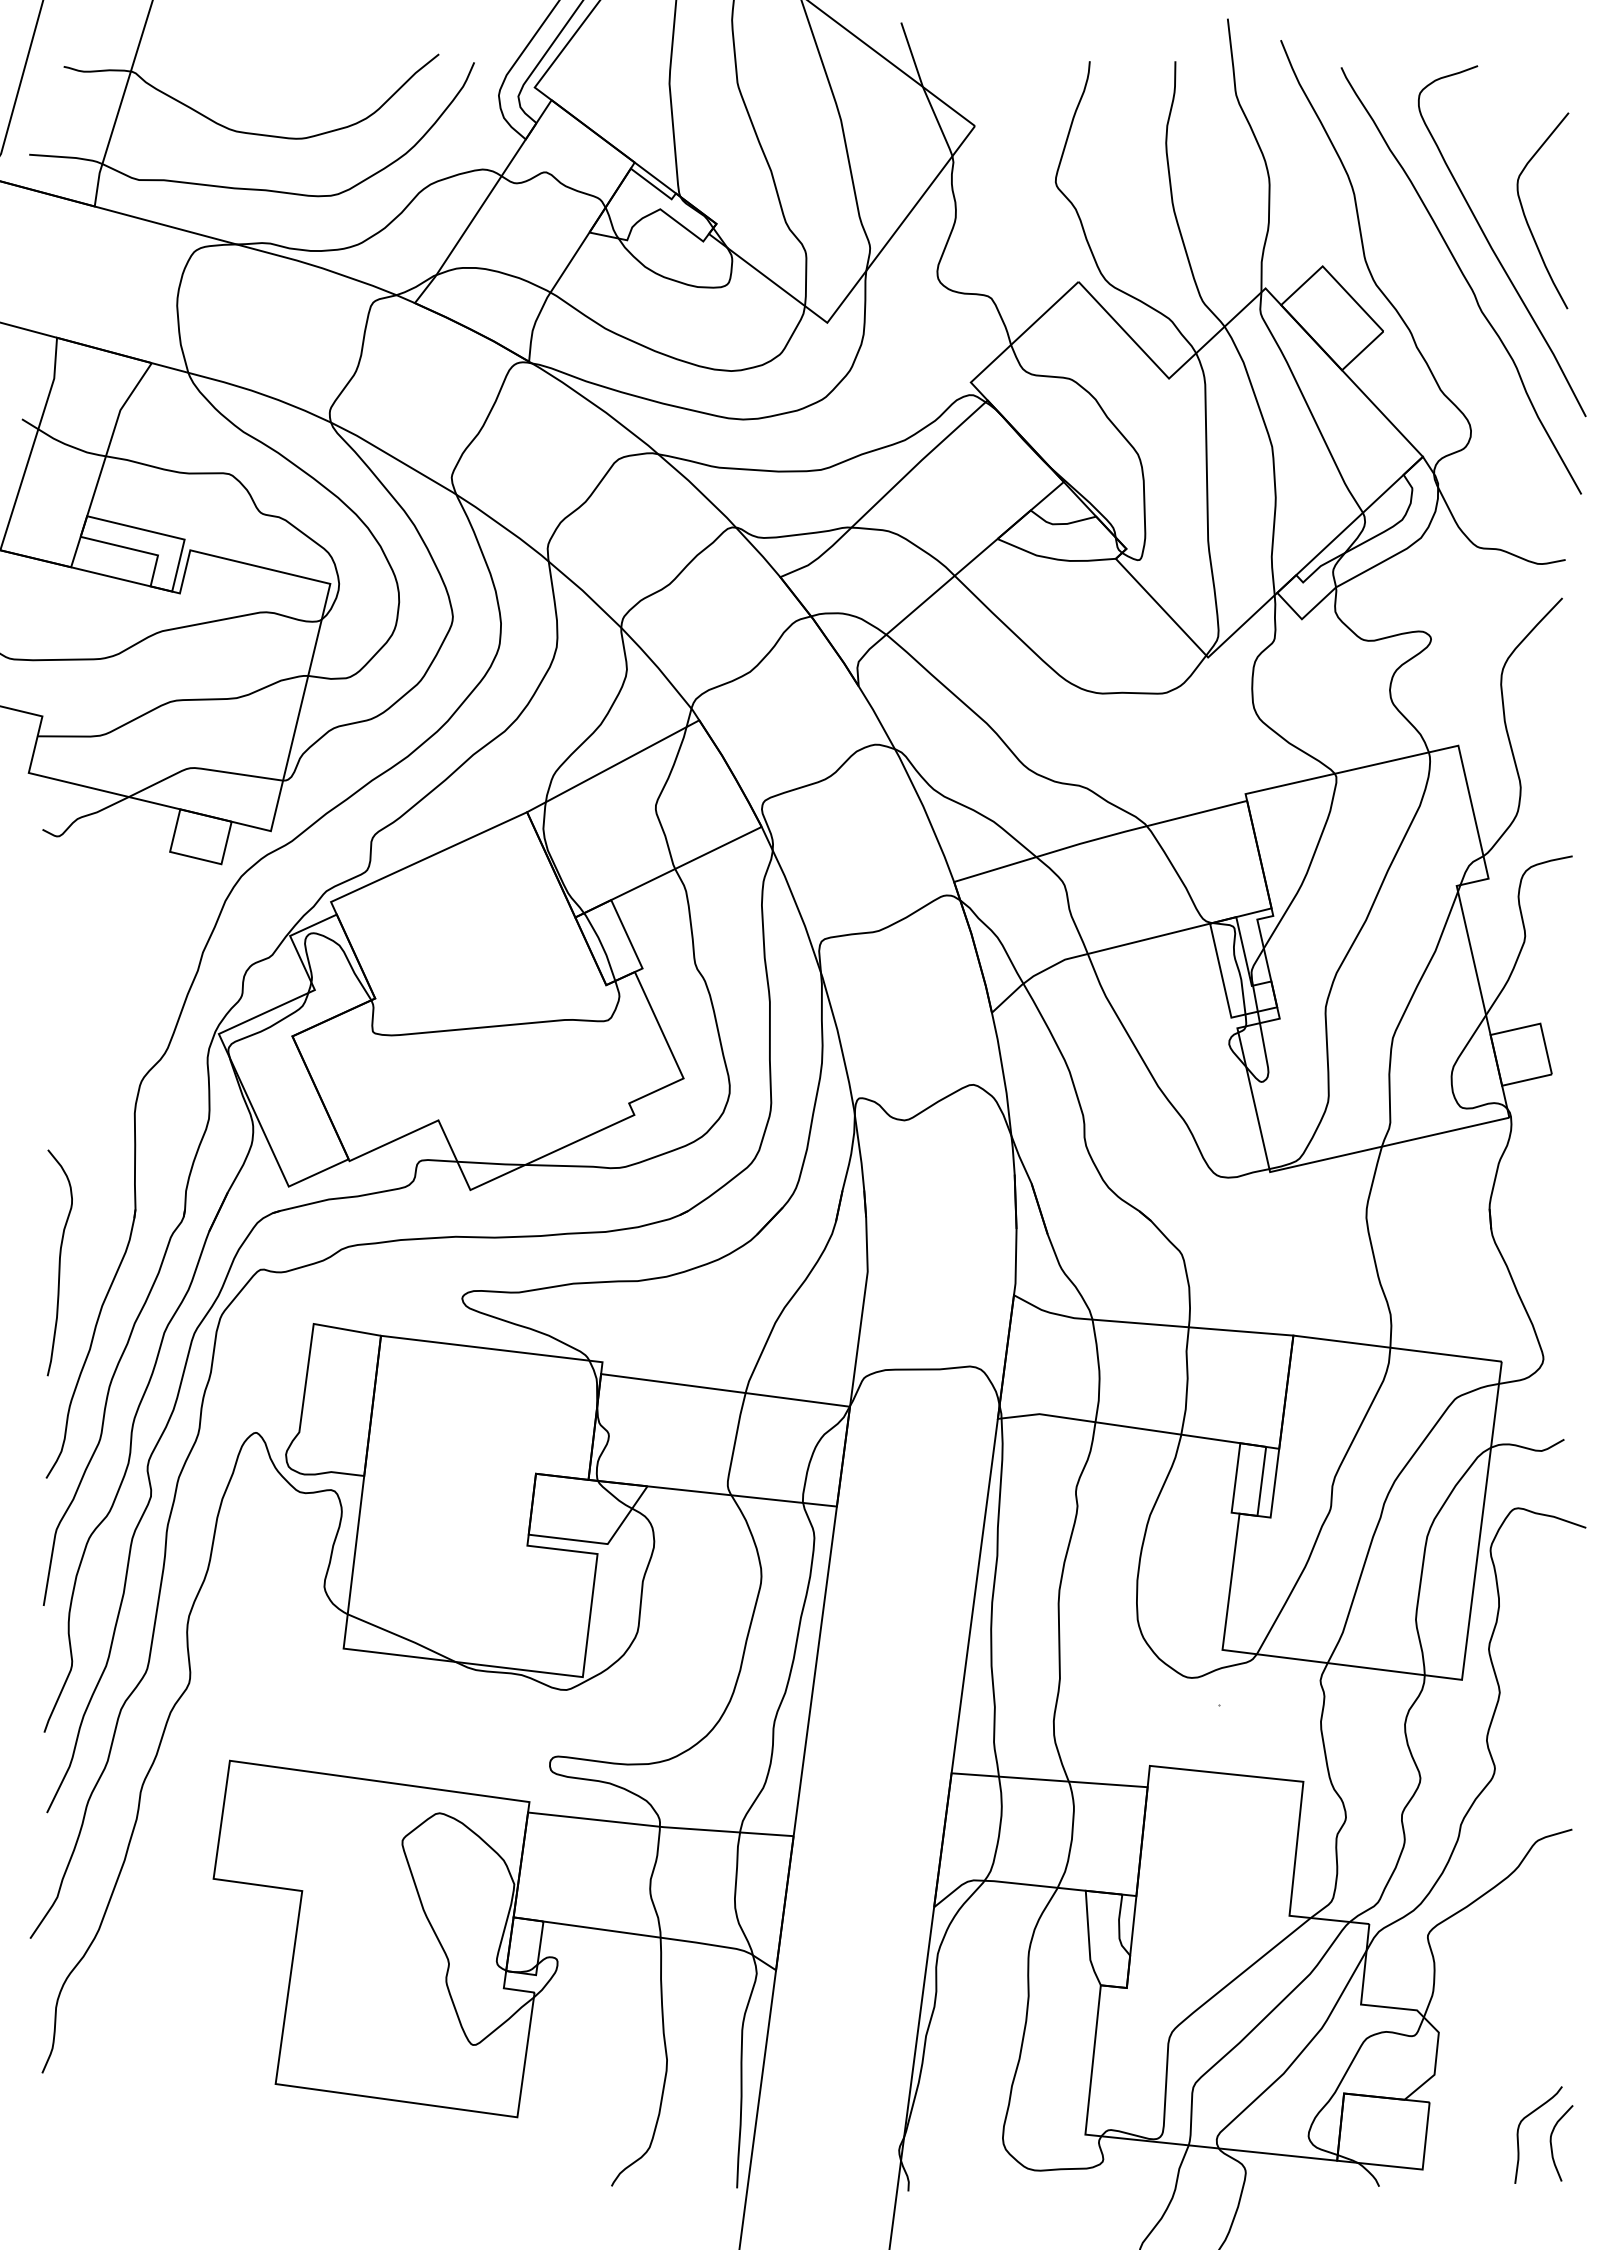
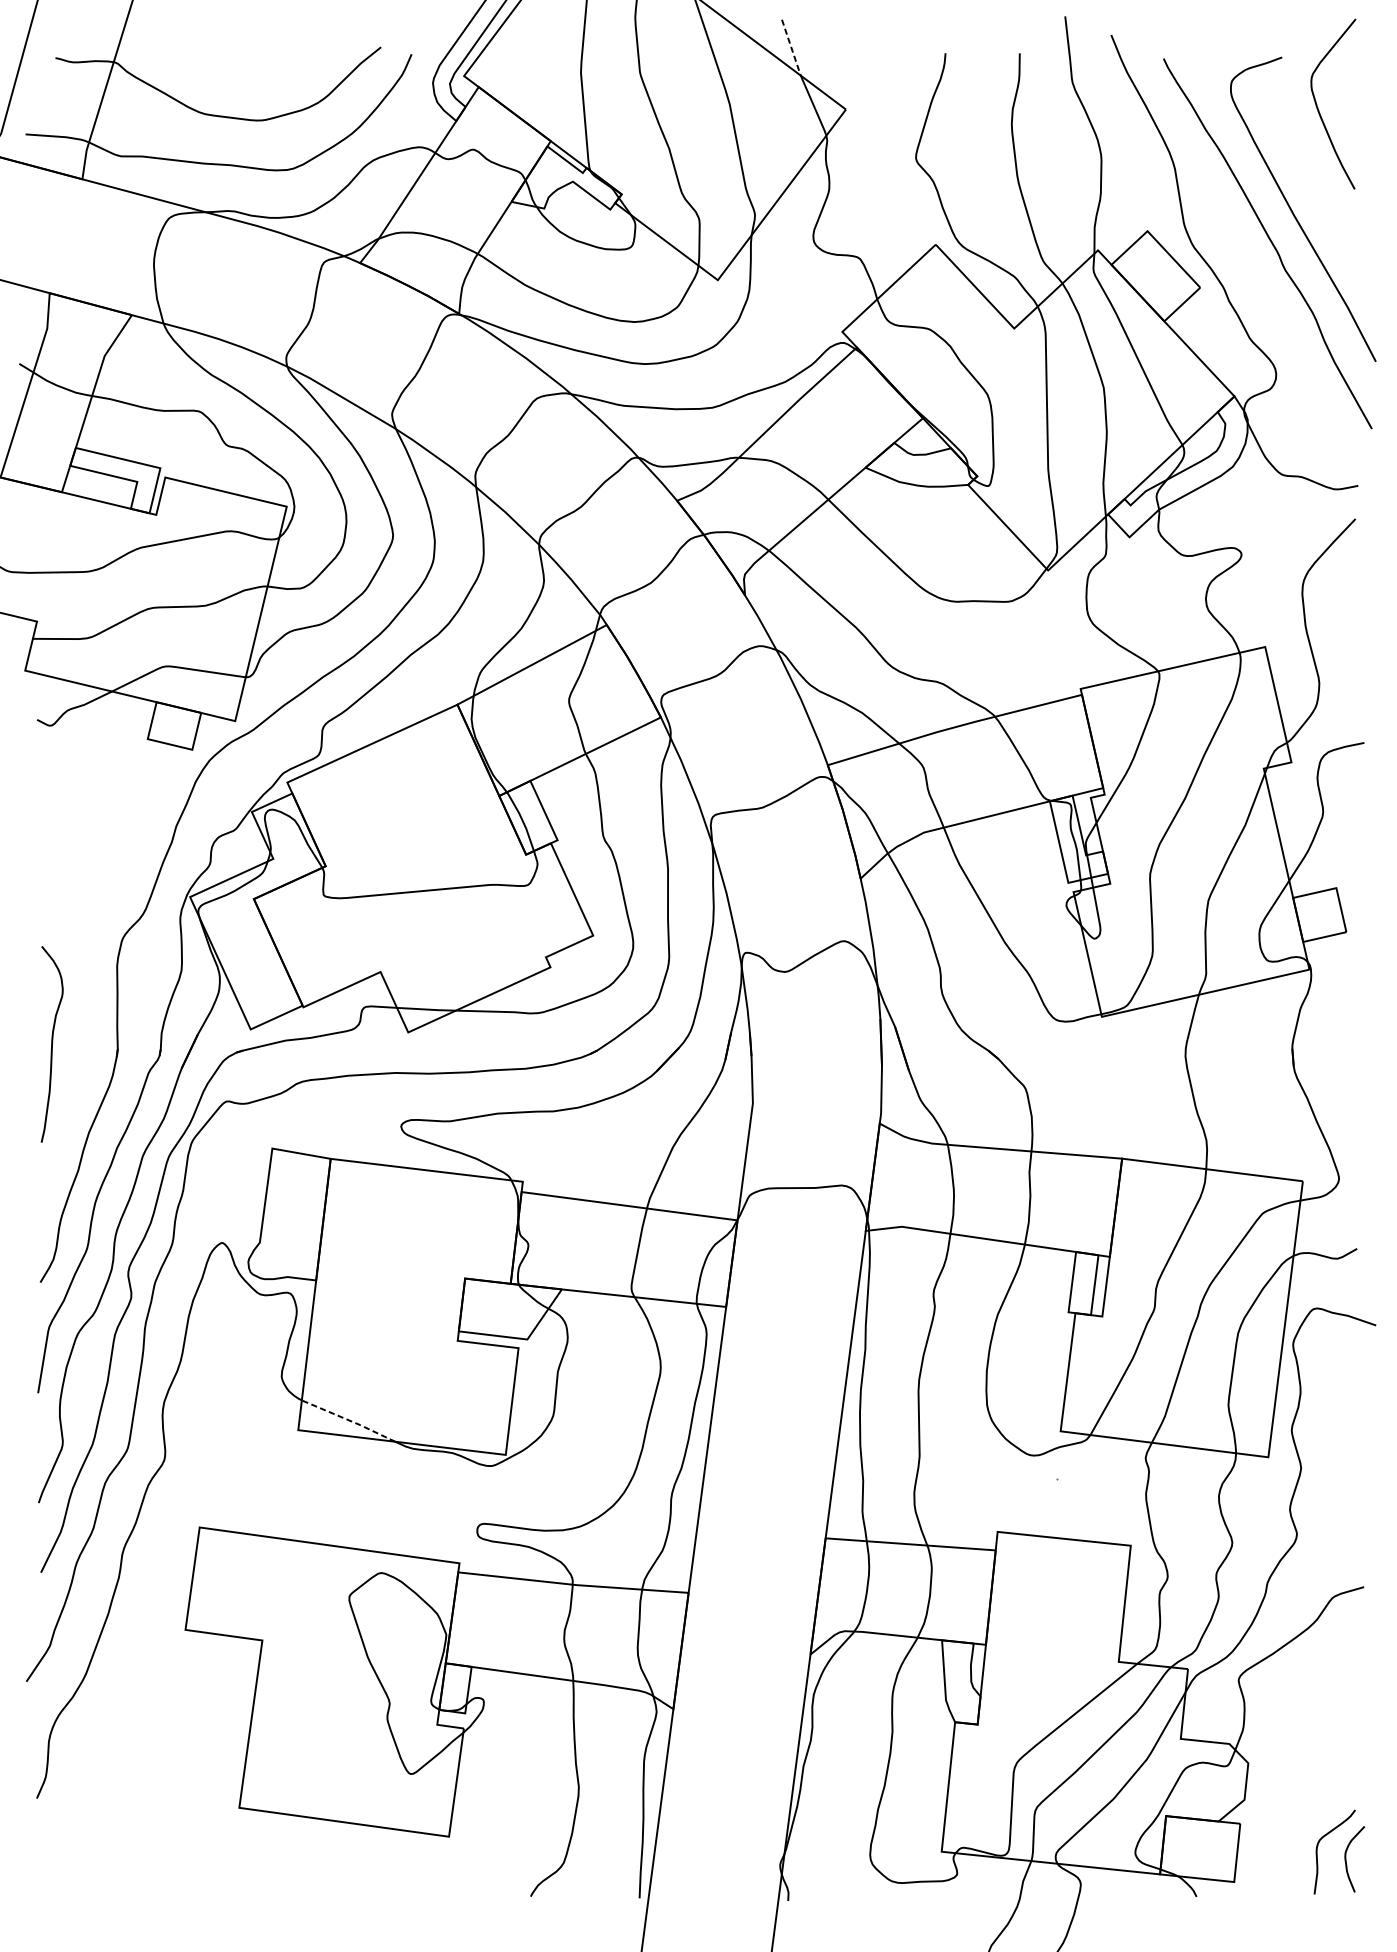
line: (912, 54) -> (791, 47), solid -> dashed
curve: (1525, 214) -> (1318, 107), moved
curve: (59, 1262) -> (51, 1044), moved
line: (402, 1637) -> (349, 1420), solid -> dashed

